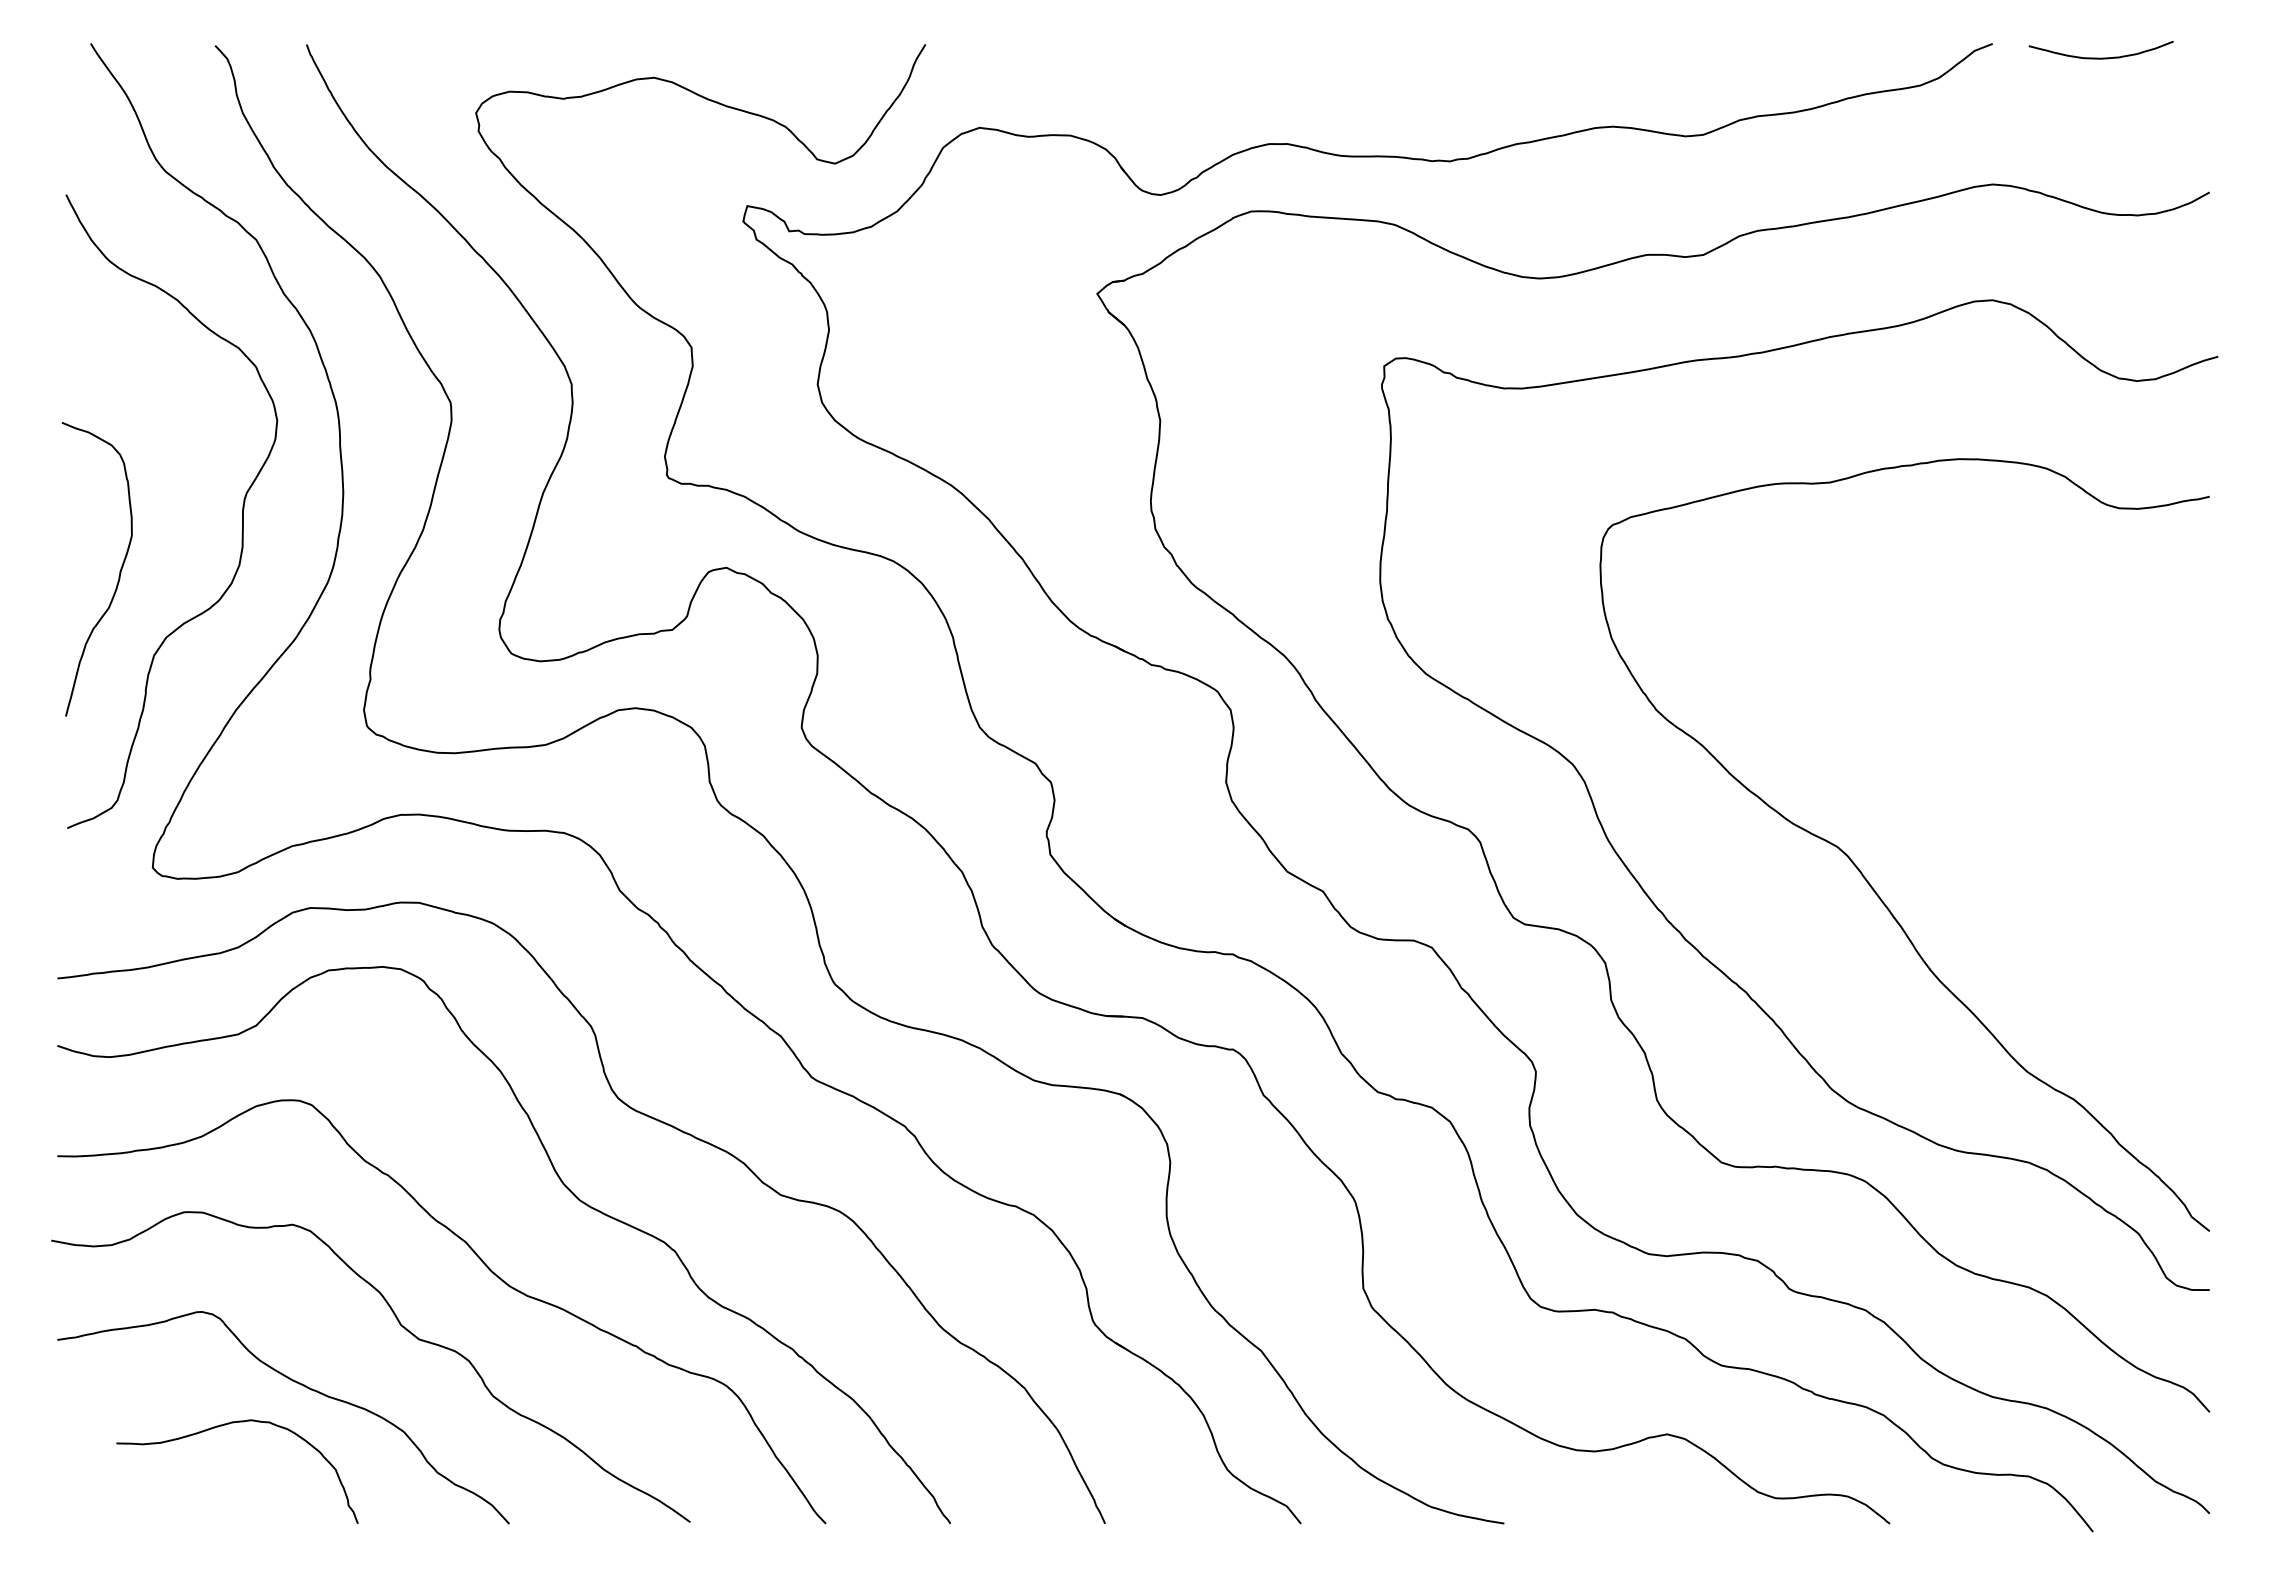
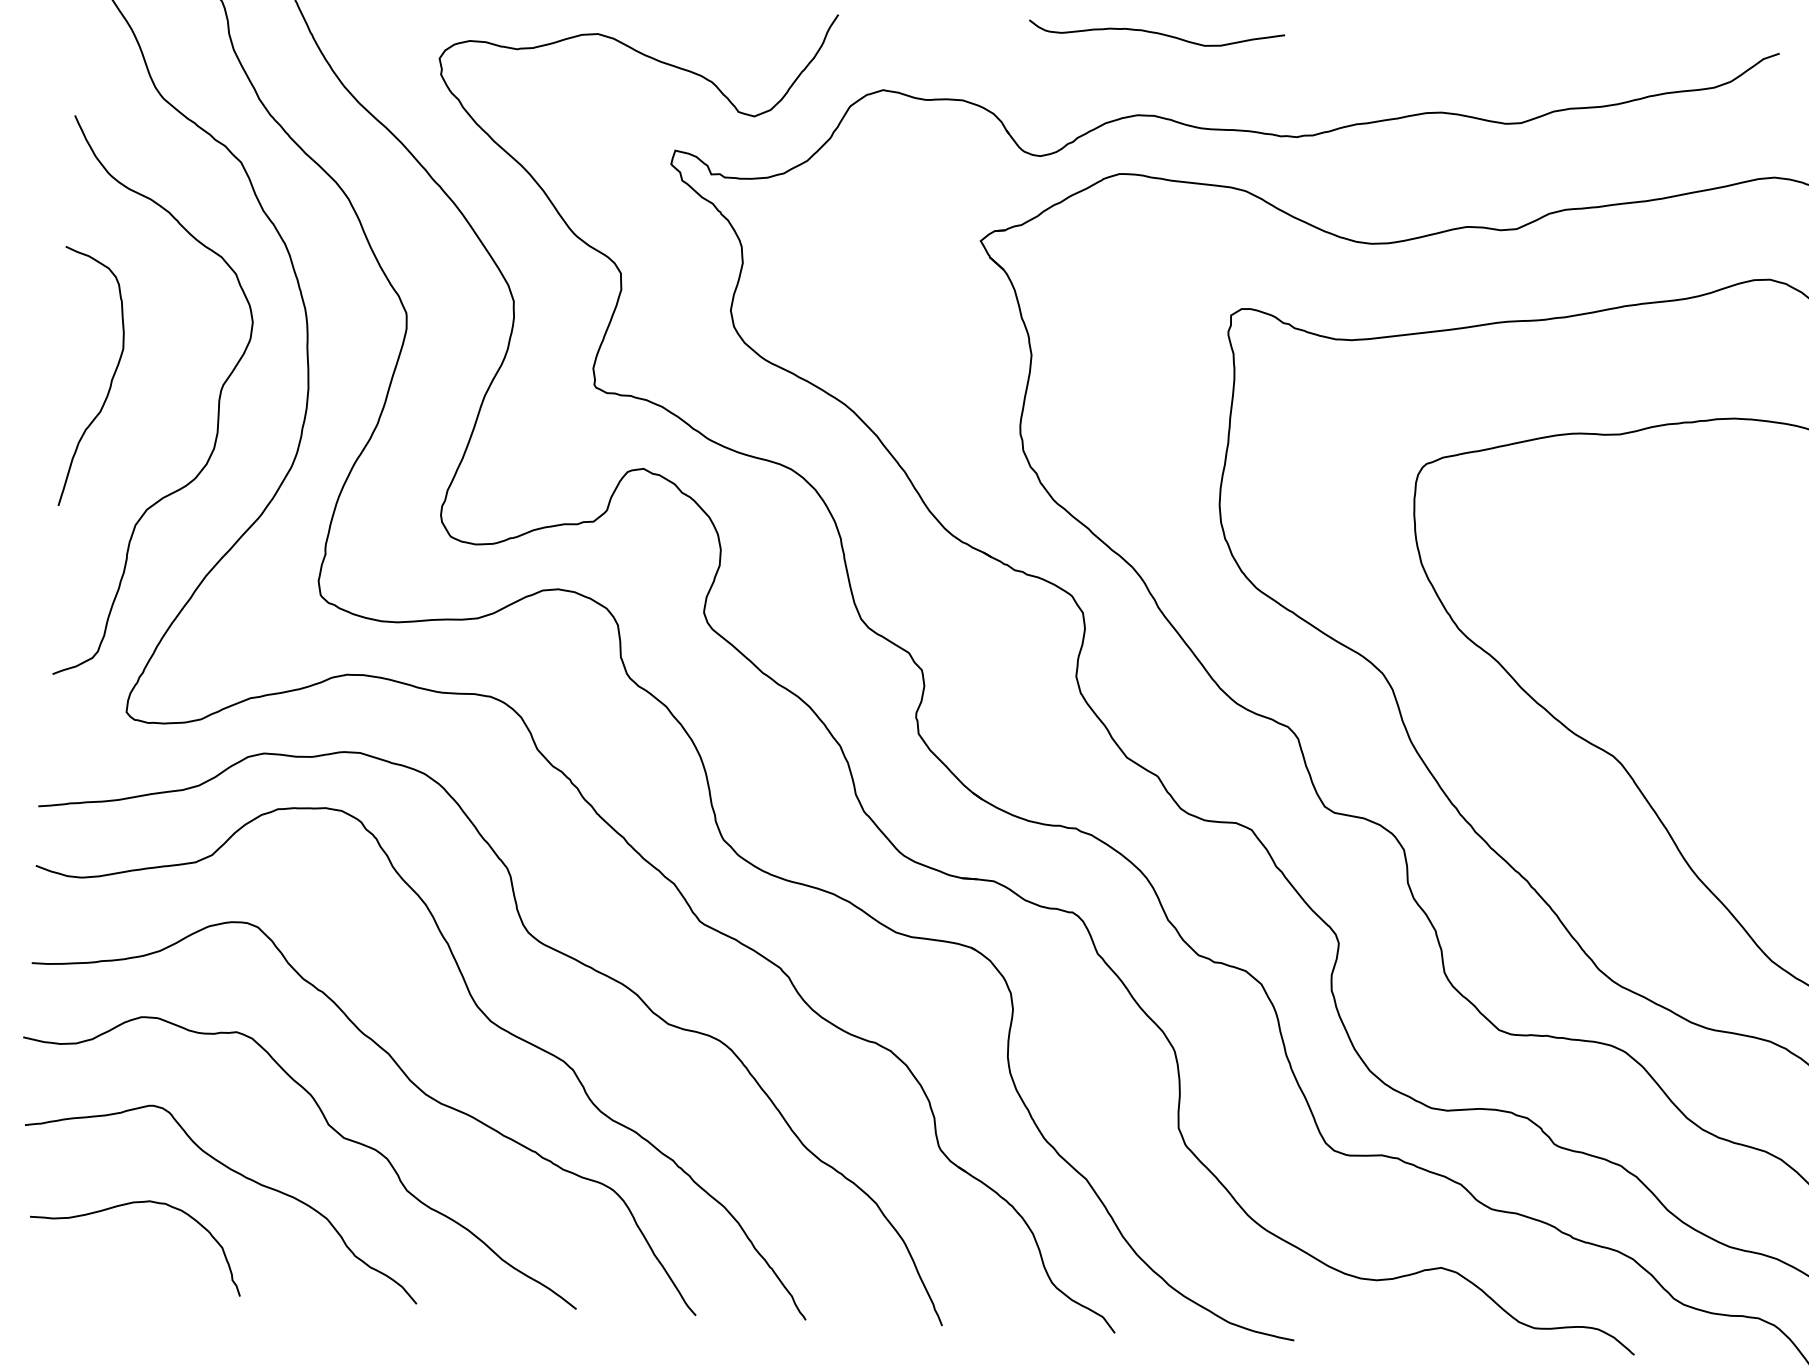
curve: (1286, 51) -> (1156, 34), added
curve: (119, 571) -> (111, 380), moved
curve: (222, 1426) -> (124, 1205), moved

